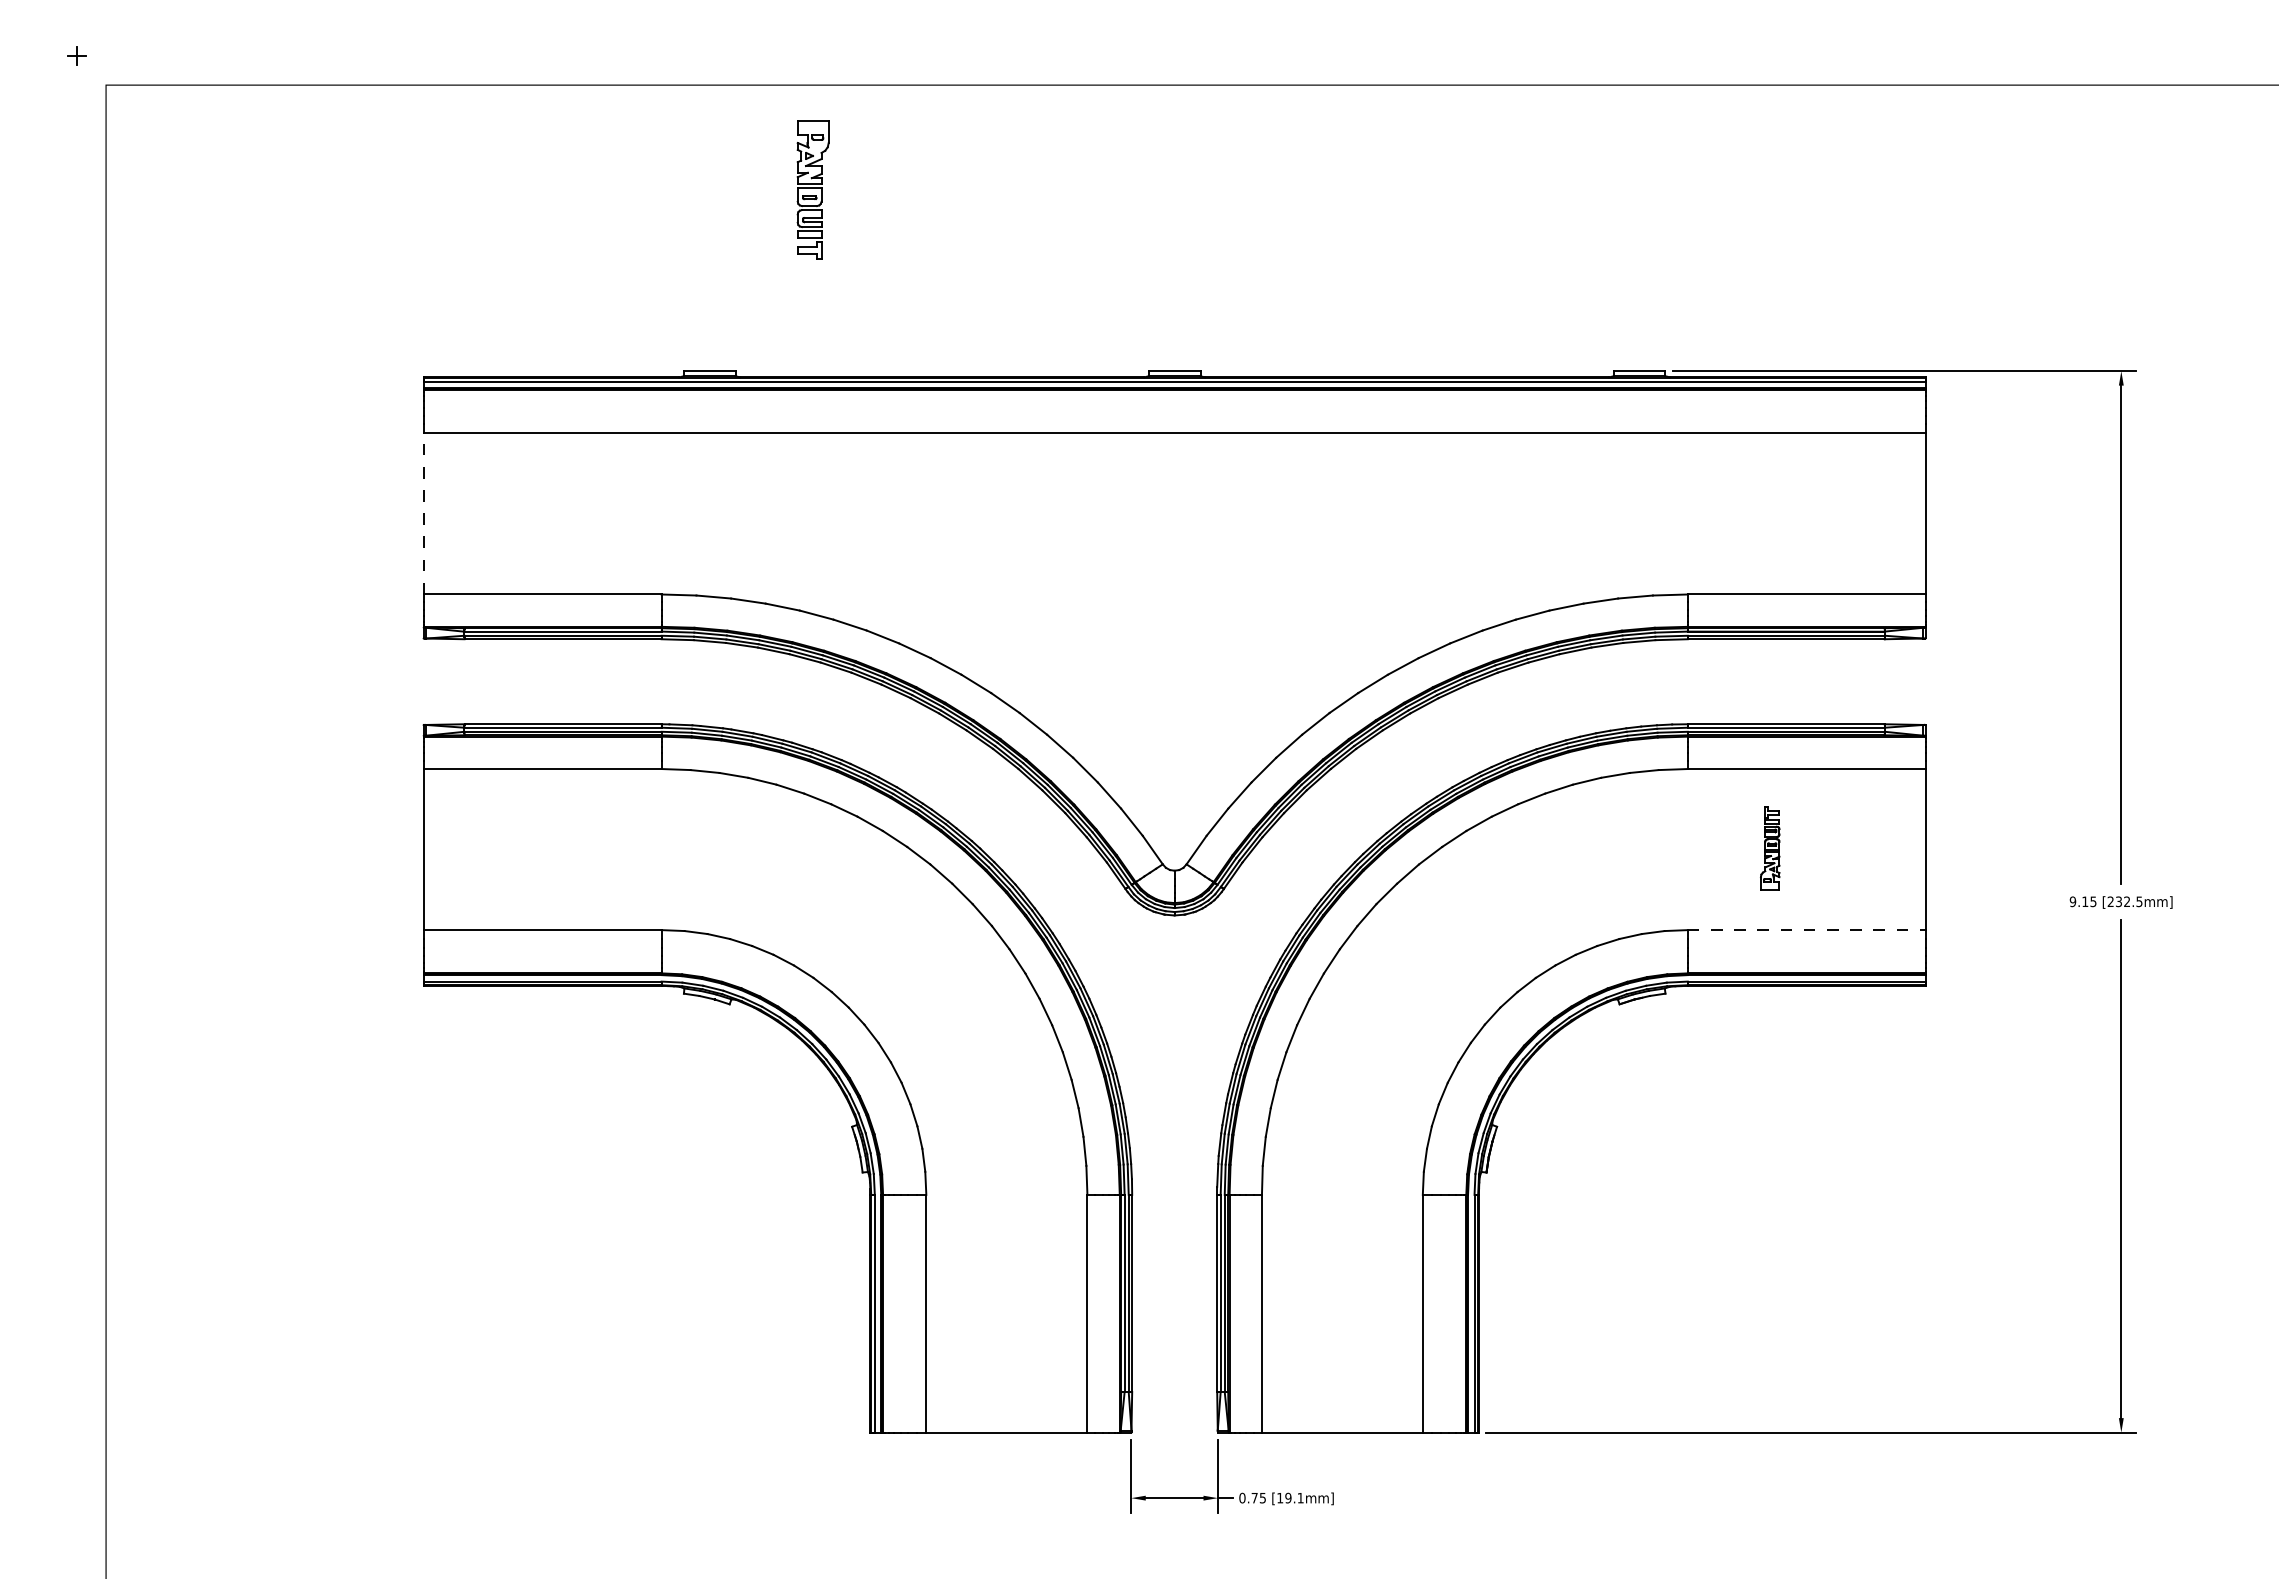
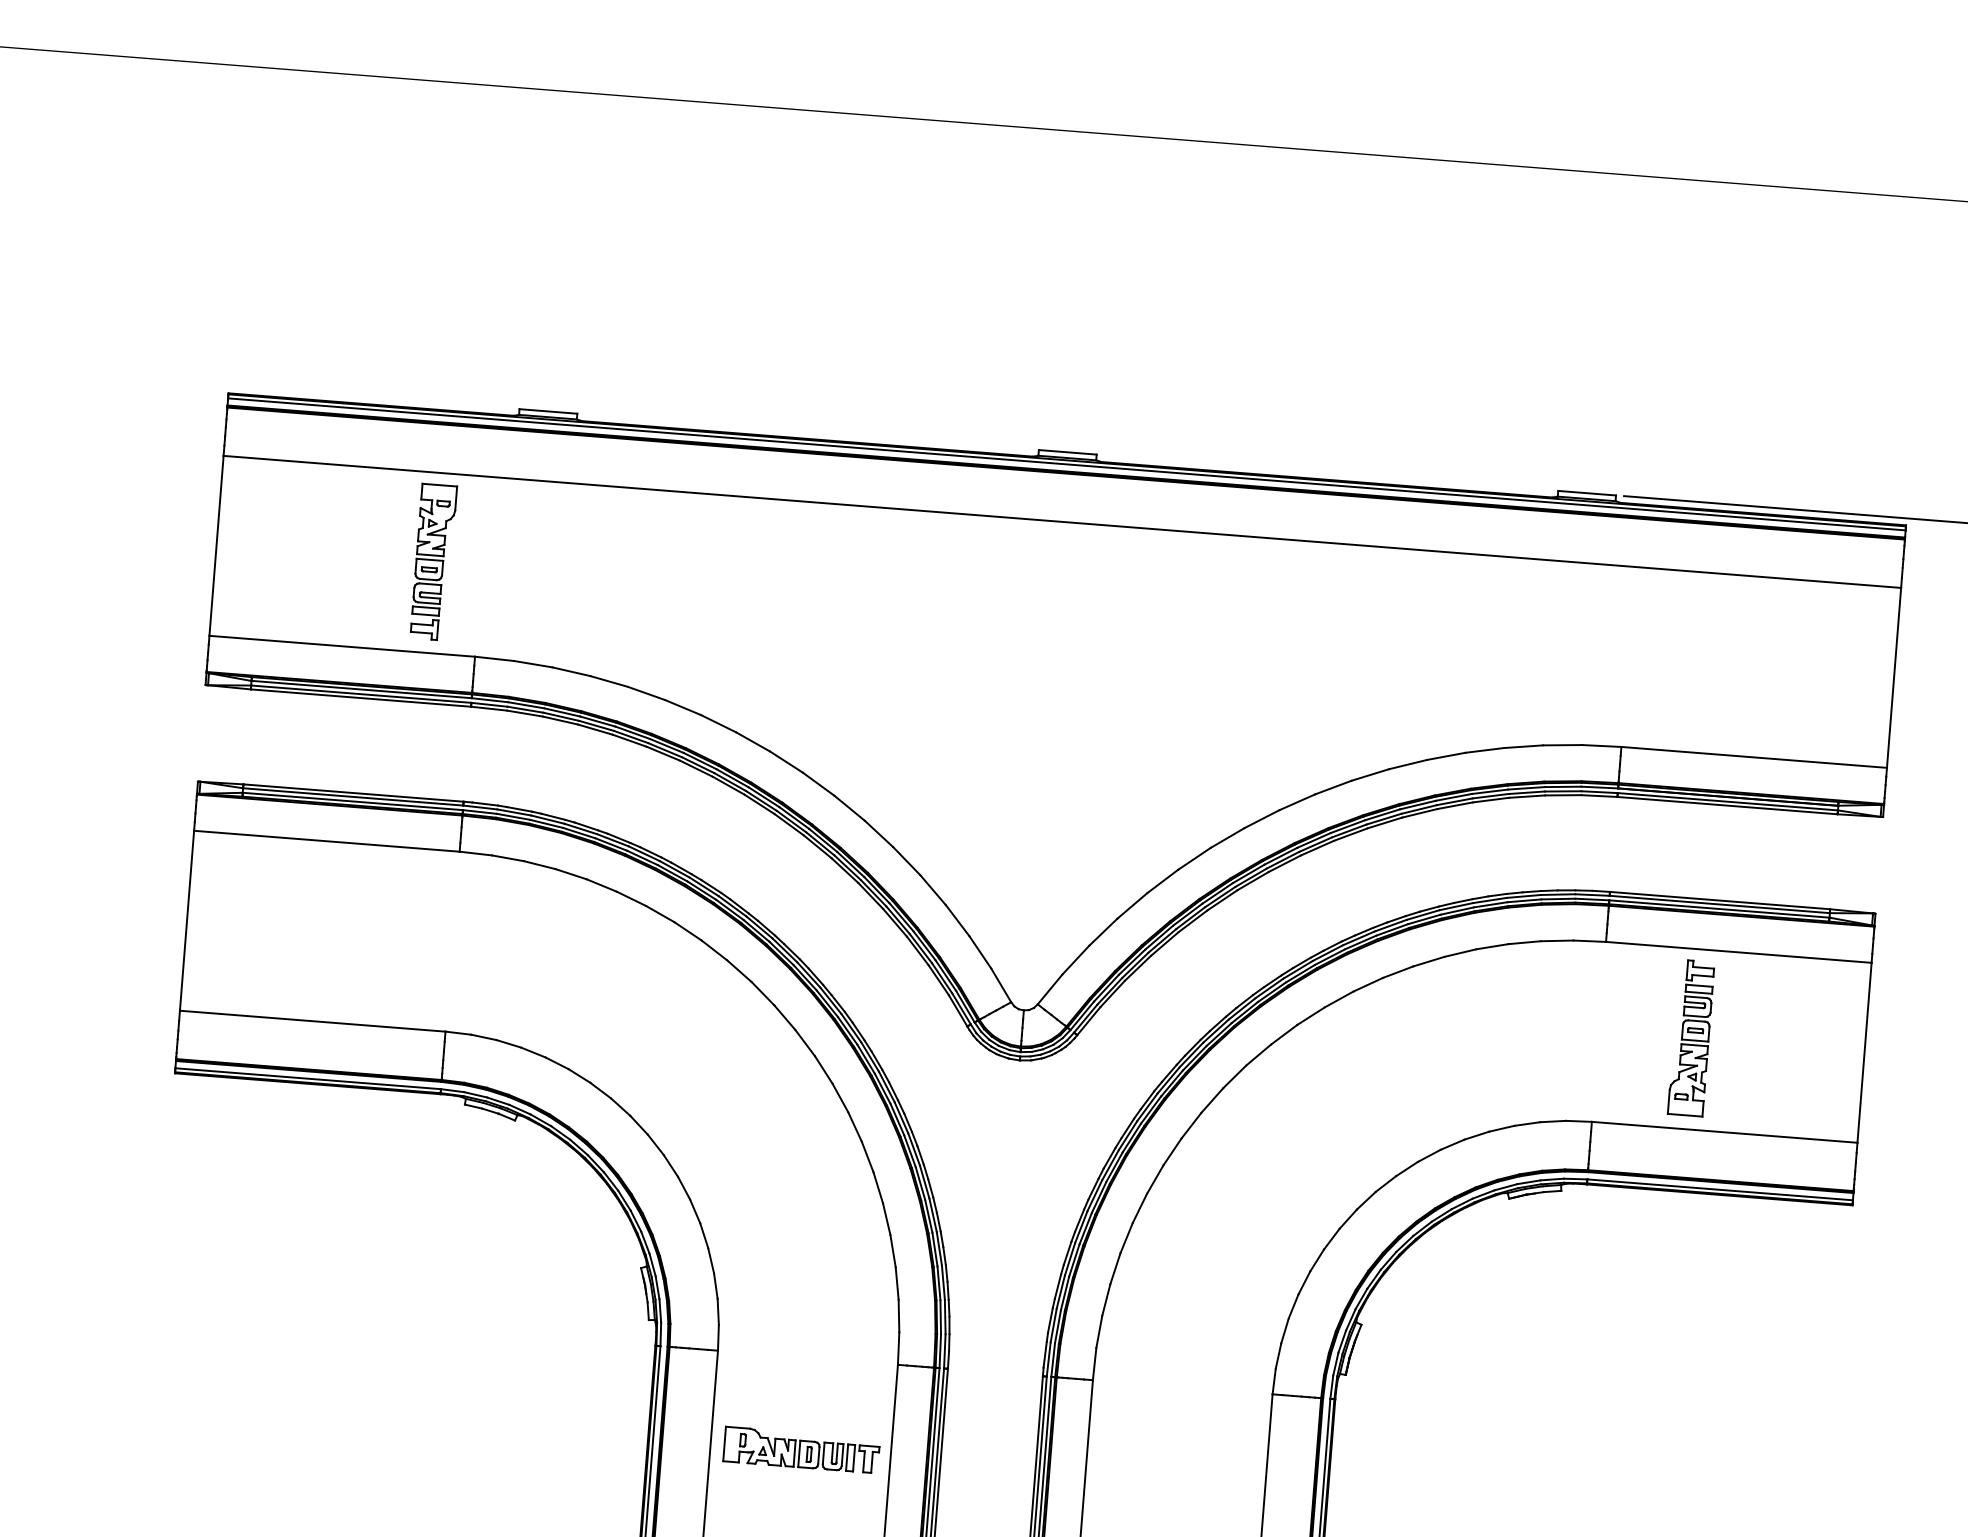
part: (812, 189) -> (433, 561), moved
line: (423, 513) -> (216, 545), dashed -> solid
part: (1769, 848) -> (1690, 1037), size x1.67
line: (1806, 930) -> (1724, 1132), dashed -> solid
part: (1007, 1277) -> (801, 1450), added

